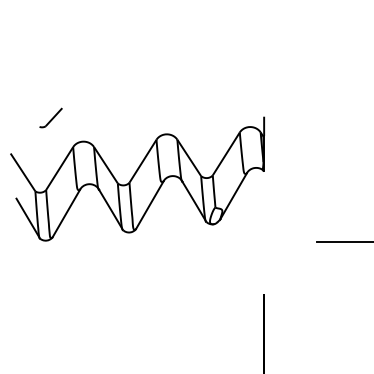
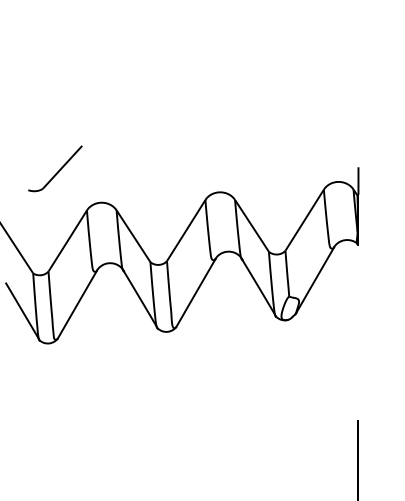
part: (50, 117) -> (54, 168), size x1.67

